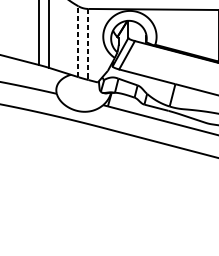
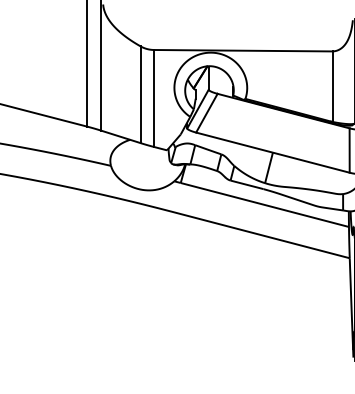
line: (78, 41) -> (140, 94), dashed -> solid
line: (88, 44) -> (154, 98), dashed -> solid

